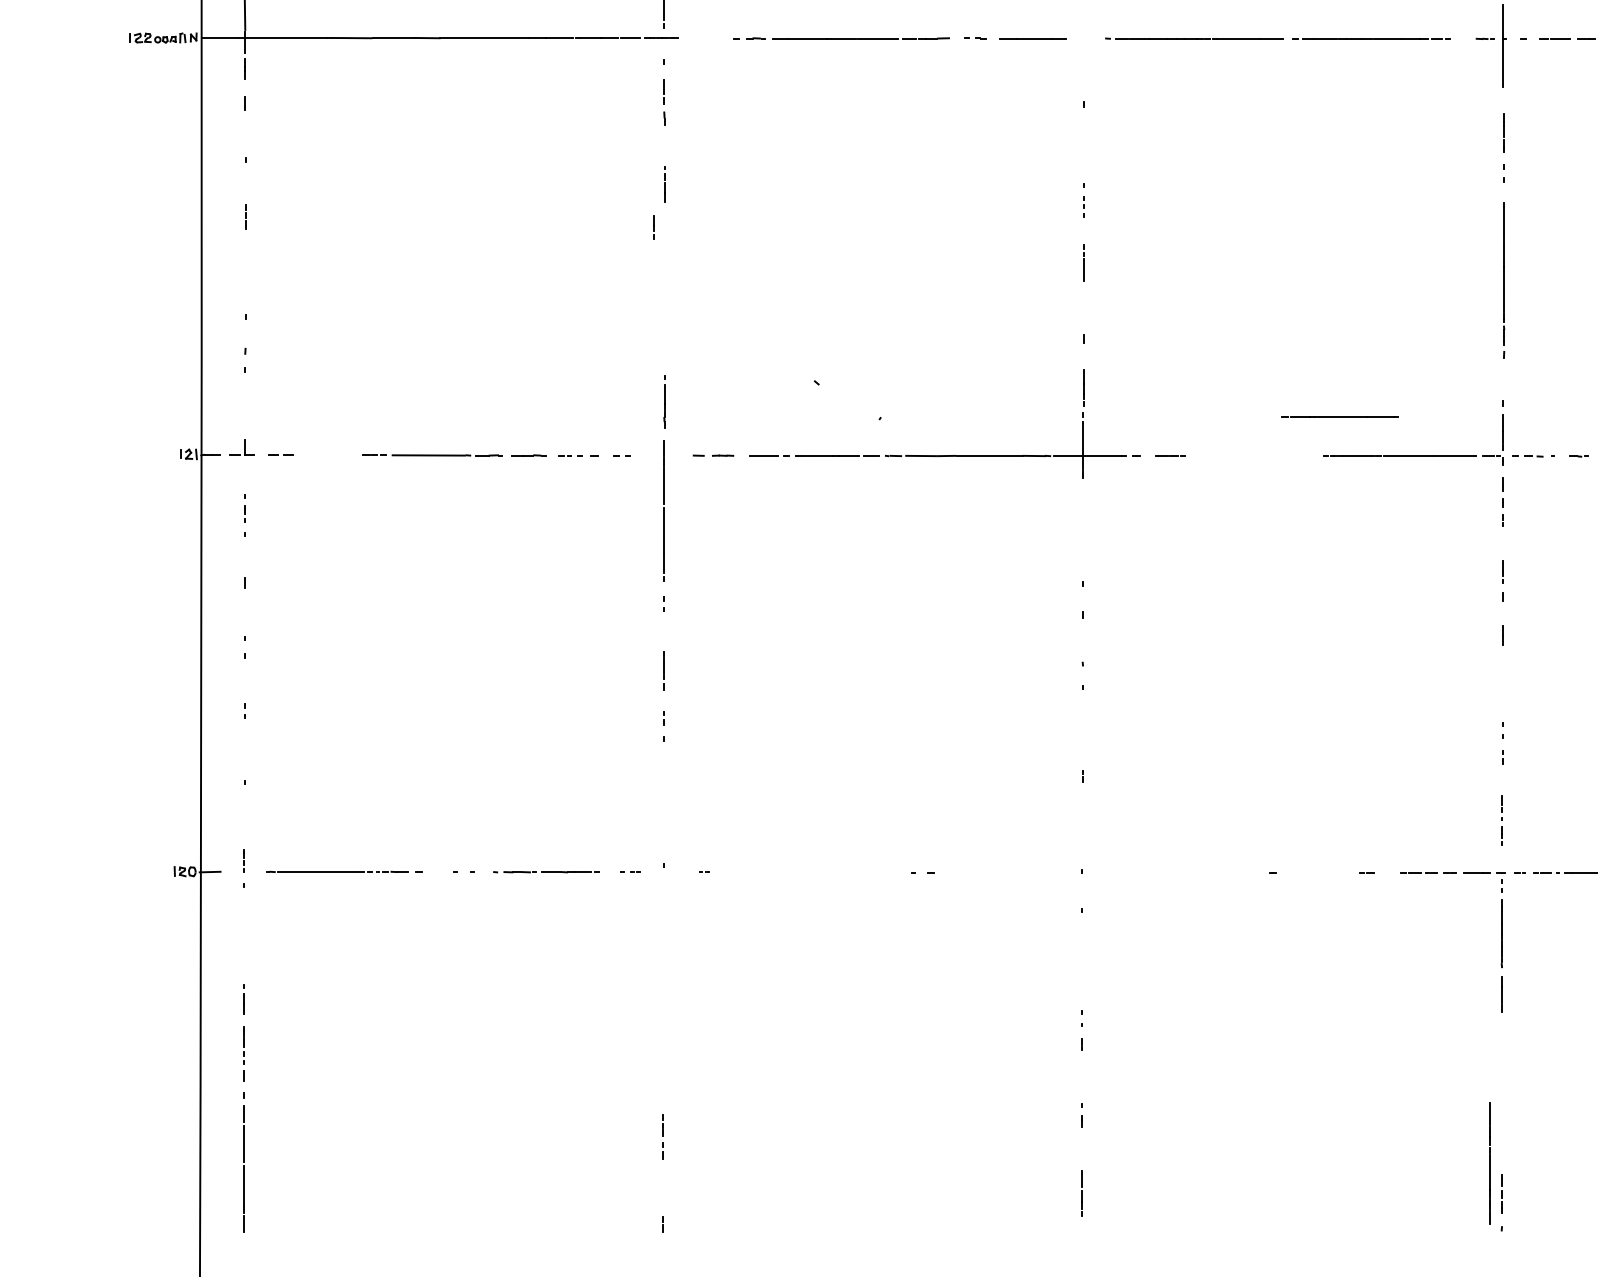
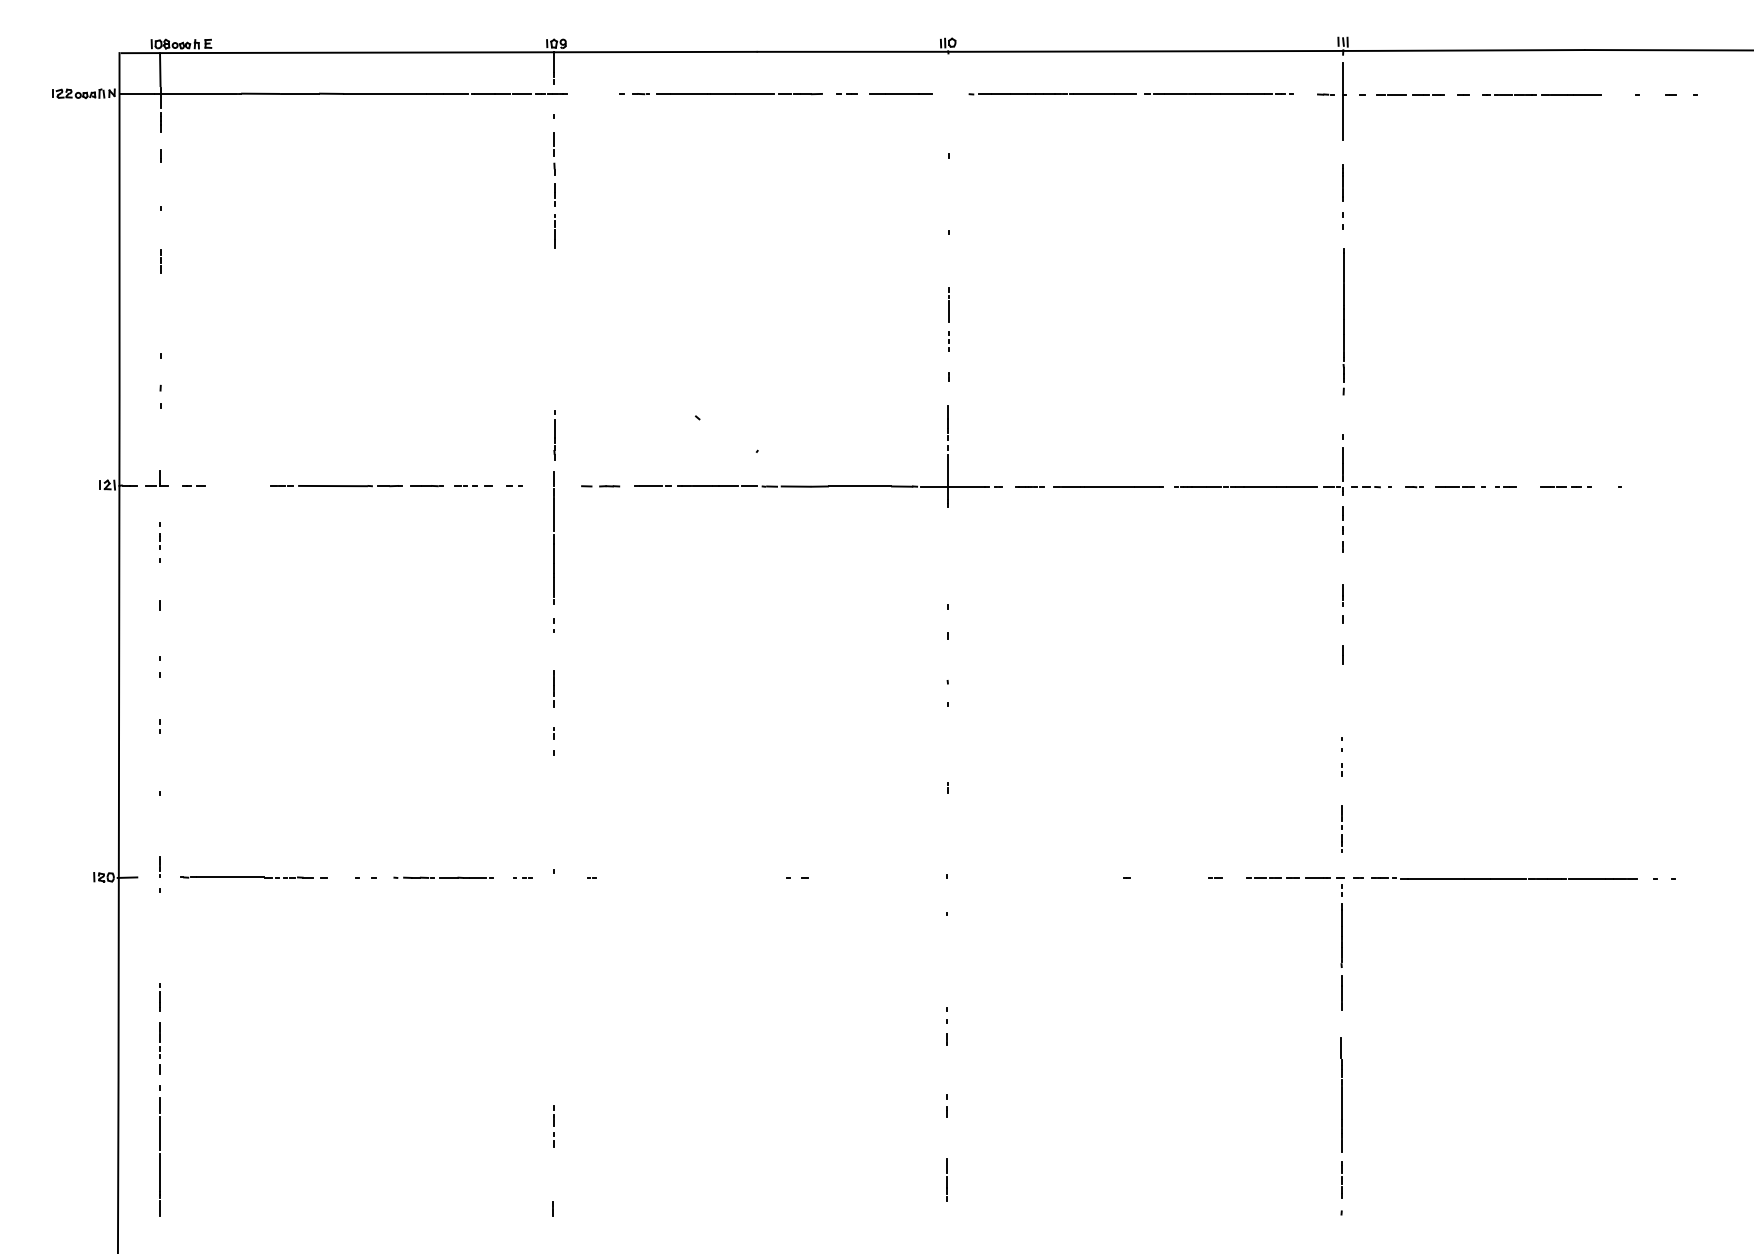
line: (1083, 206) -> (948, 341), moved
line: (653, 227) -> (554, 194), moved
line: (1339, 416) -> (1108, 486), moved
line: (1490, 1163) -> (1341, 1094), moved

